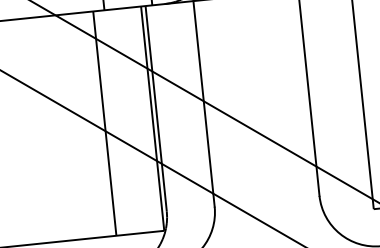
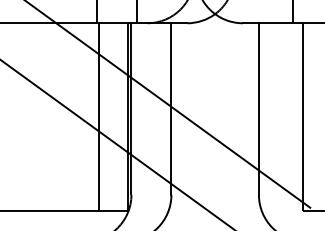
line: (104, 123) -> (98, 116), moved

